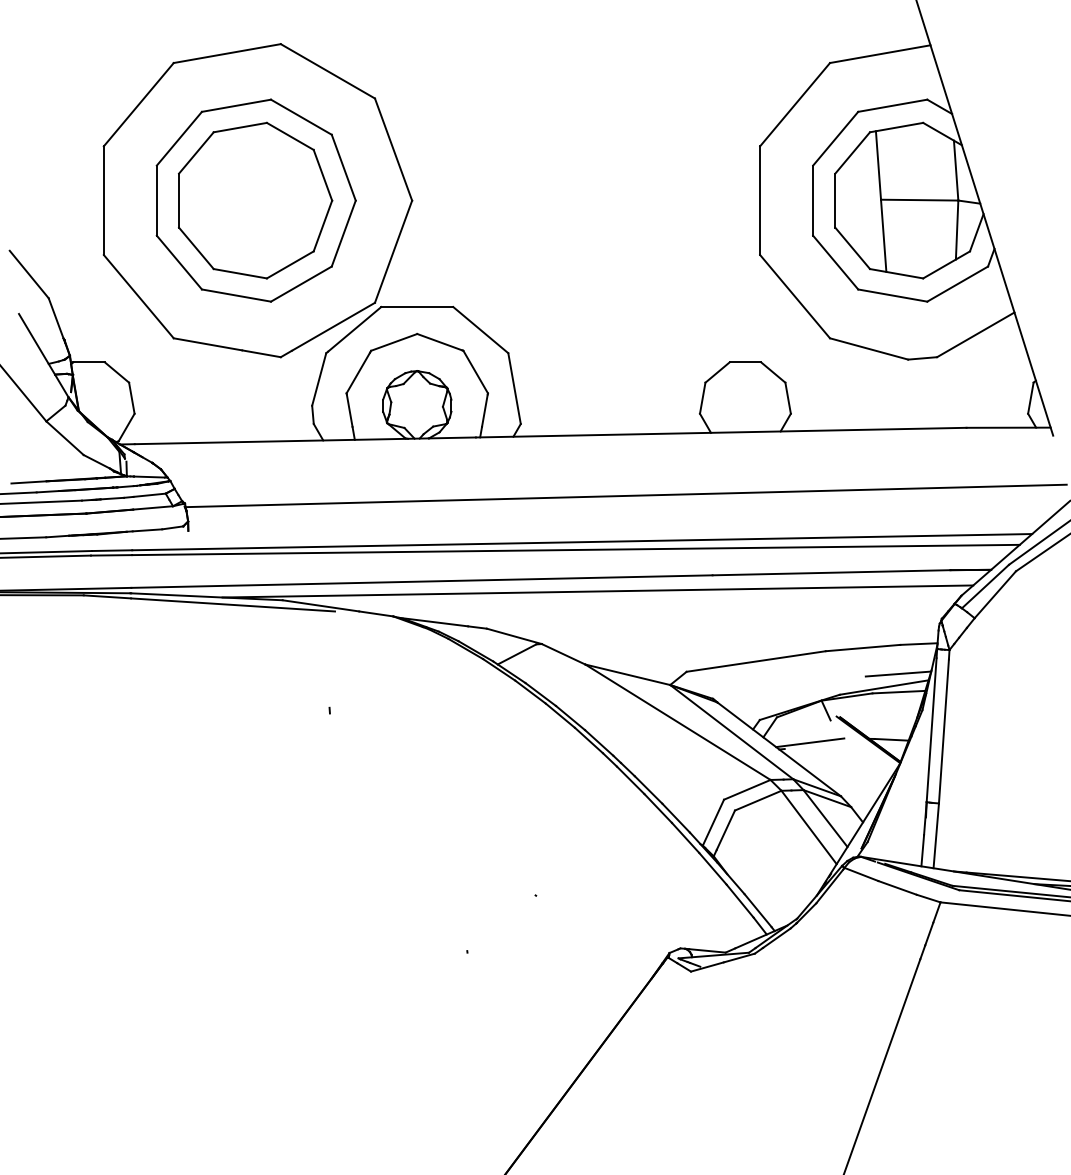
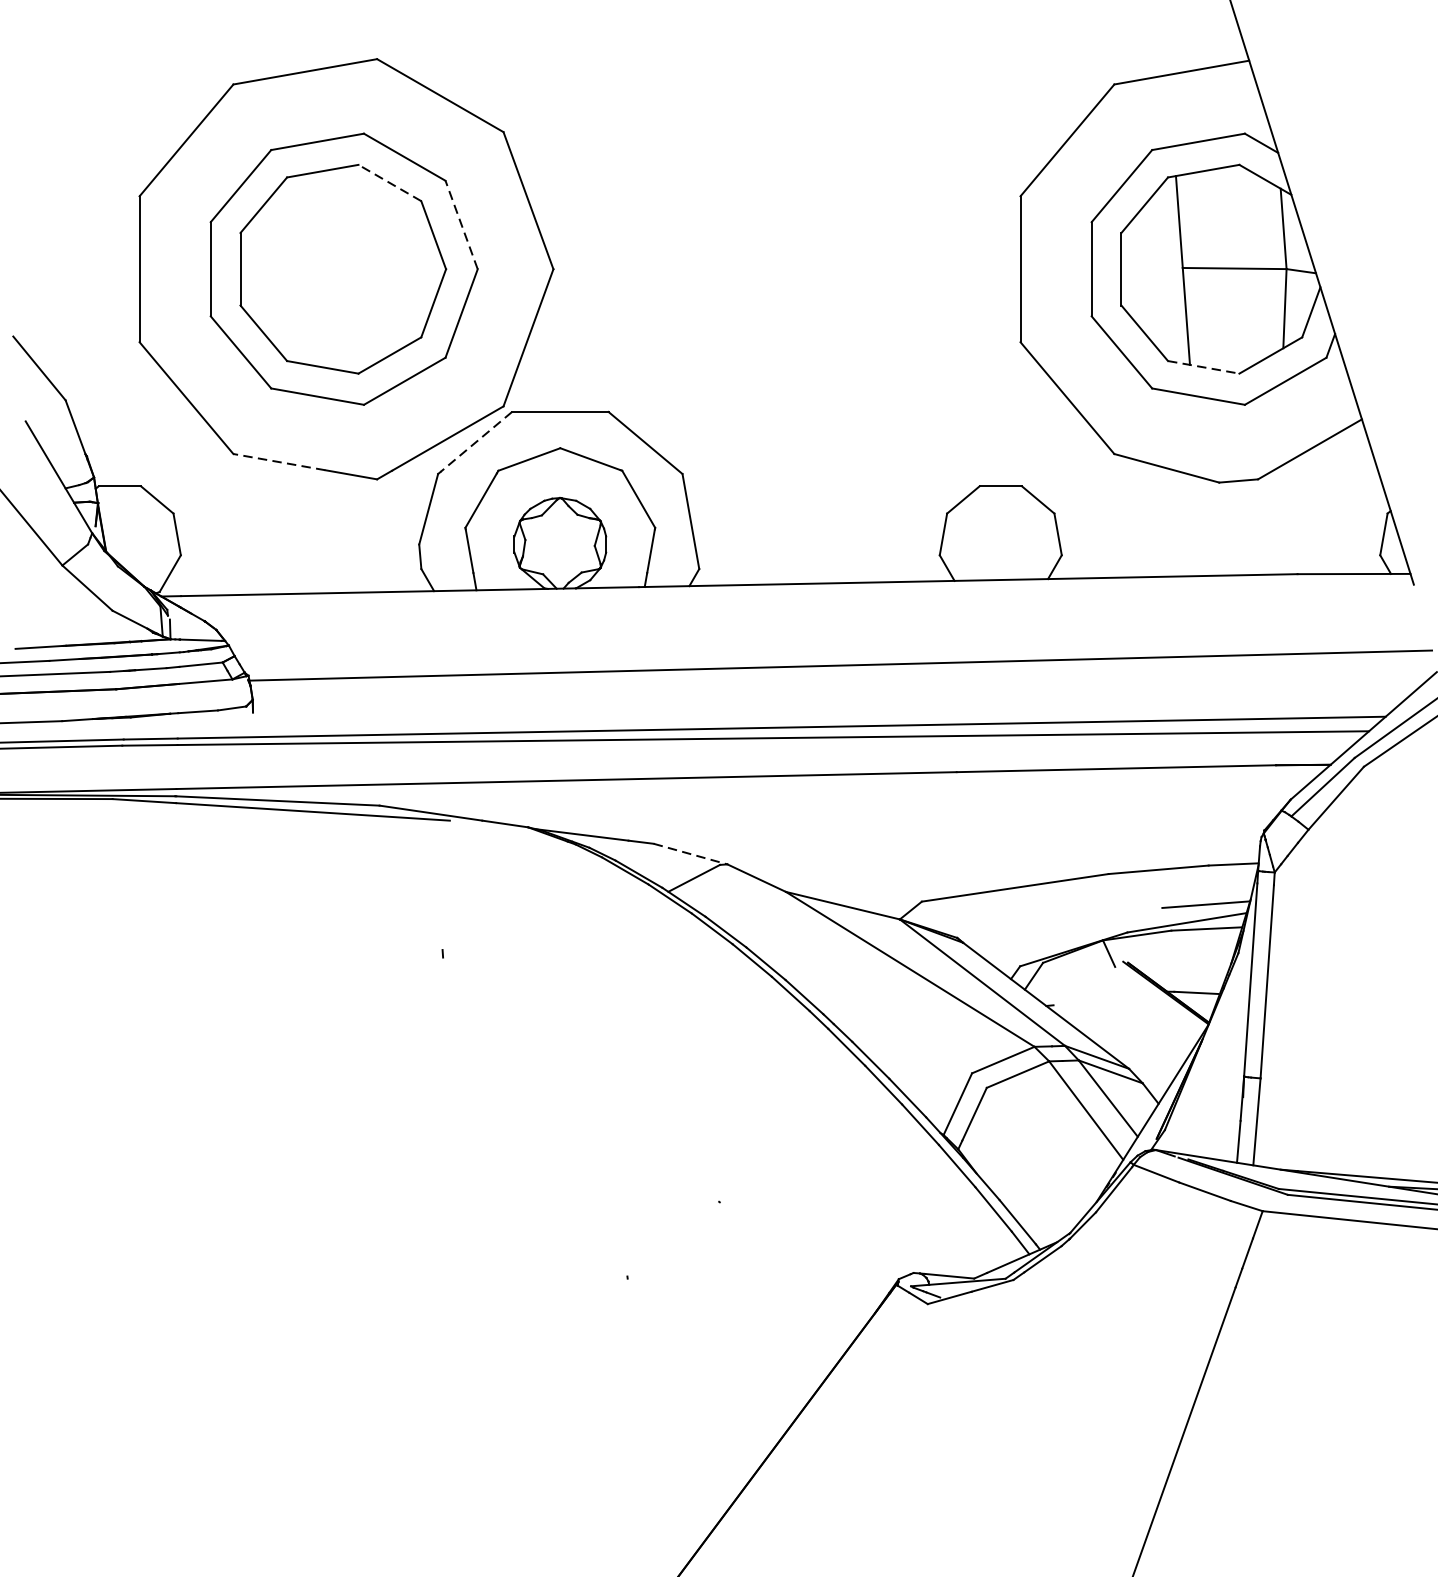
line: (289, 136) -> (388, 183), solid -> dashed
line: (343, 167) -> (461, 224), solid -> dashed
line: (897, 273) -> (1204, 367), solid -> dashed
line: (354, 329) -> (476, 442), solid -> dashed
line: (207, 344) -> (278, 462), solid -> dashed
line: (597, 591) -> (802, 793), removed
line: (514, 636) -> (690, 854), solid -> dashed
line: (810, 742) -> (1088, 996), removed

